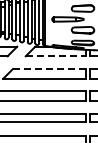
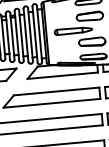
line: (55, 56) -> (62, 76), dashed -> solid
line: (49, 69) -> (56, 91), dashed -> solid

